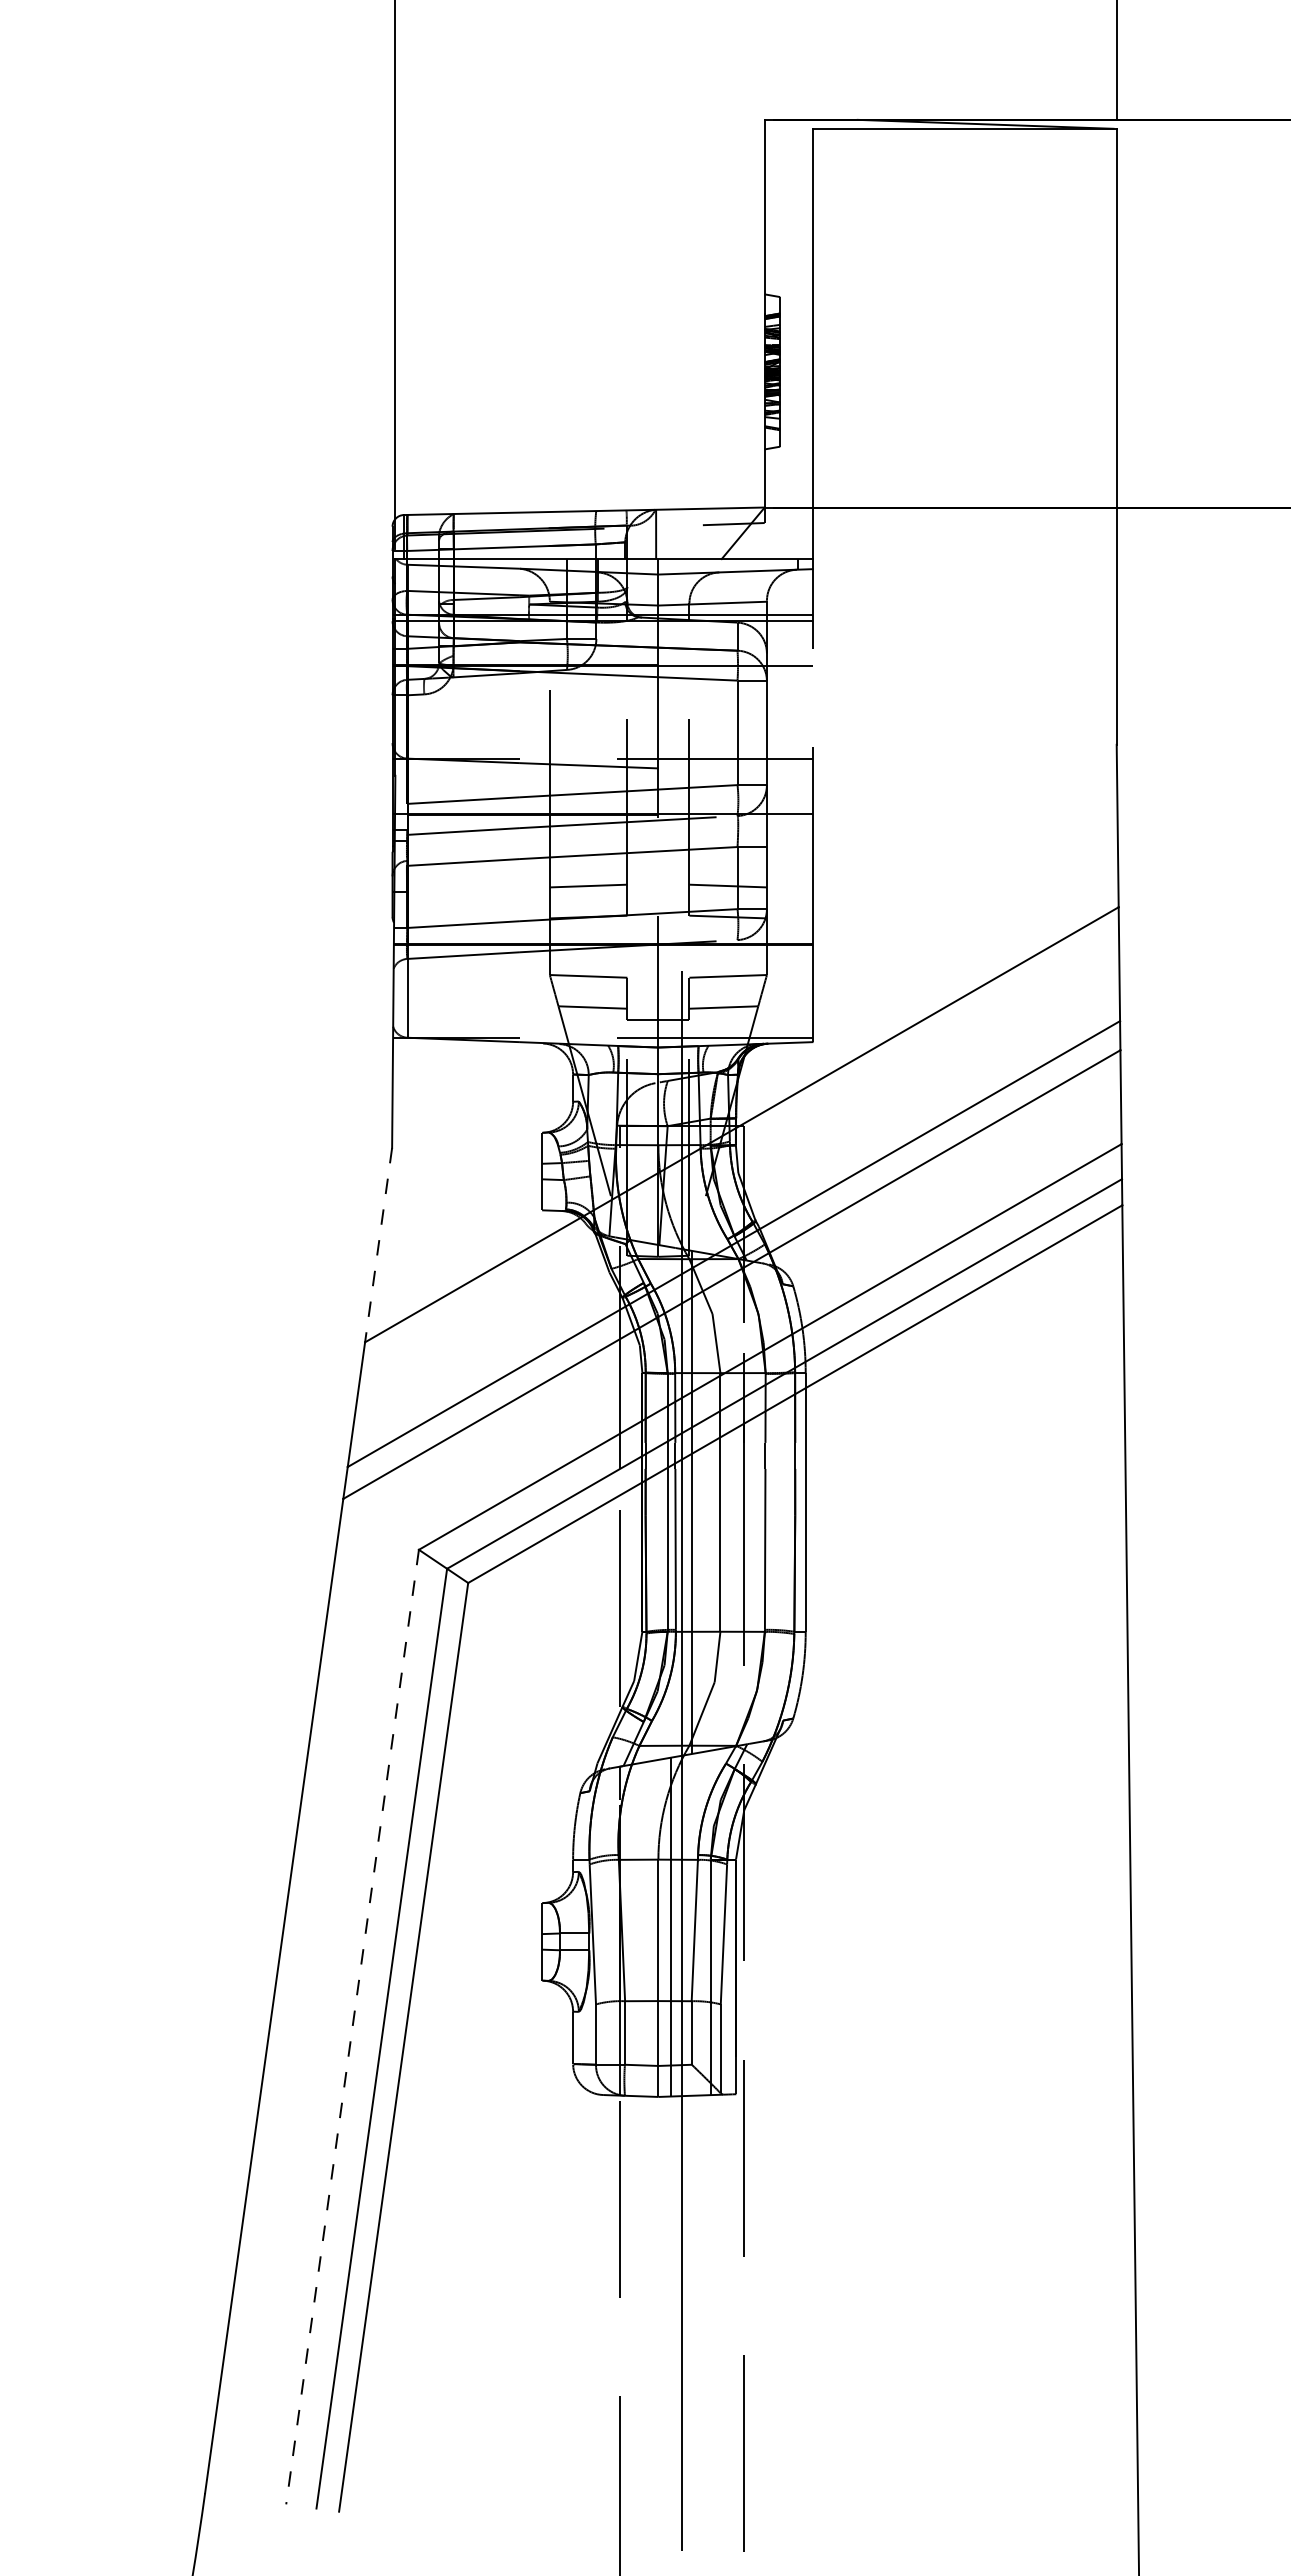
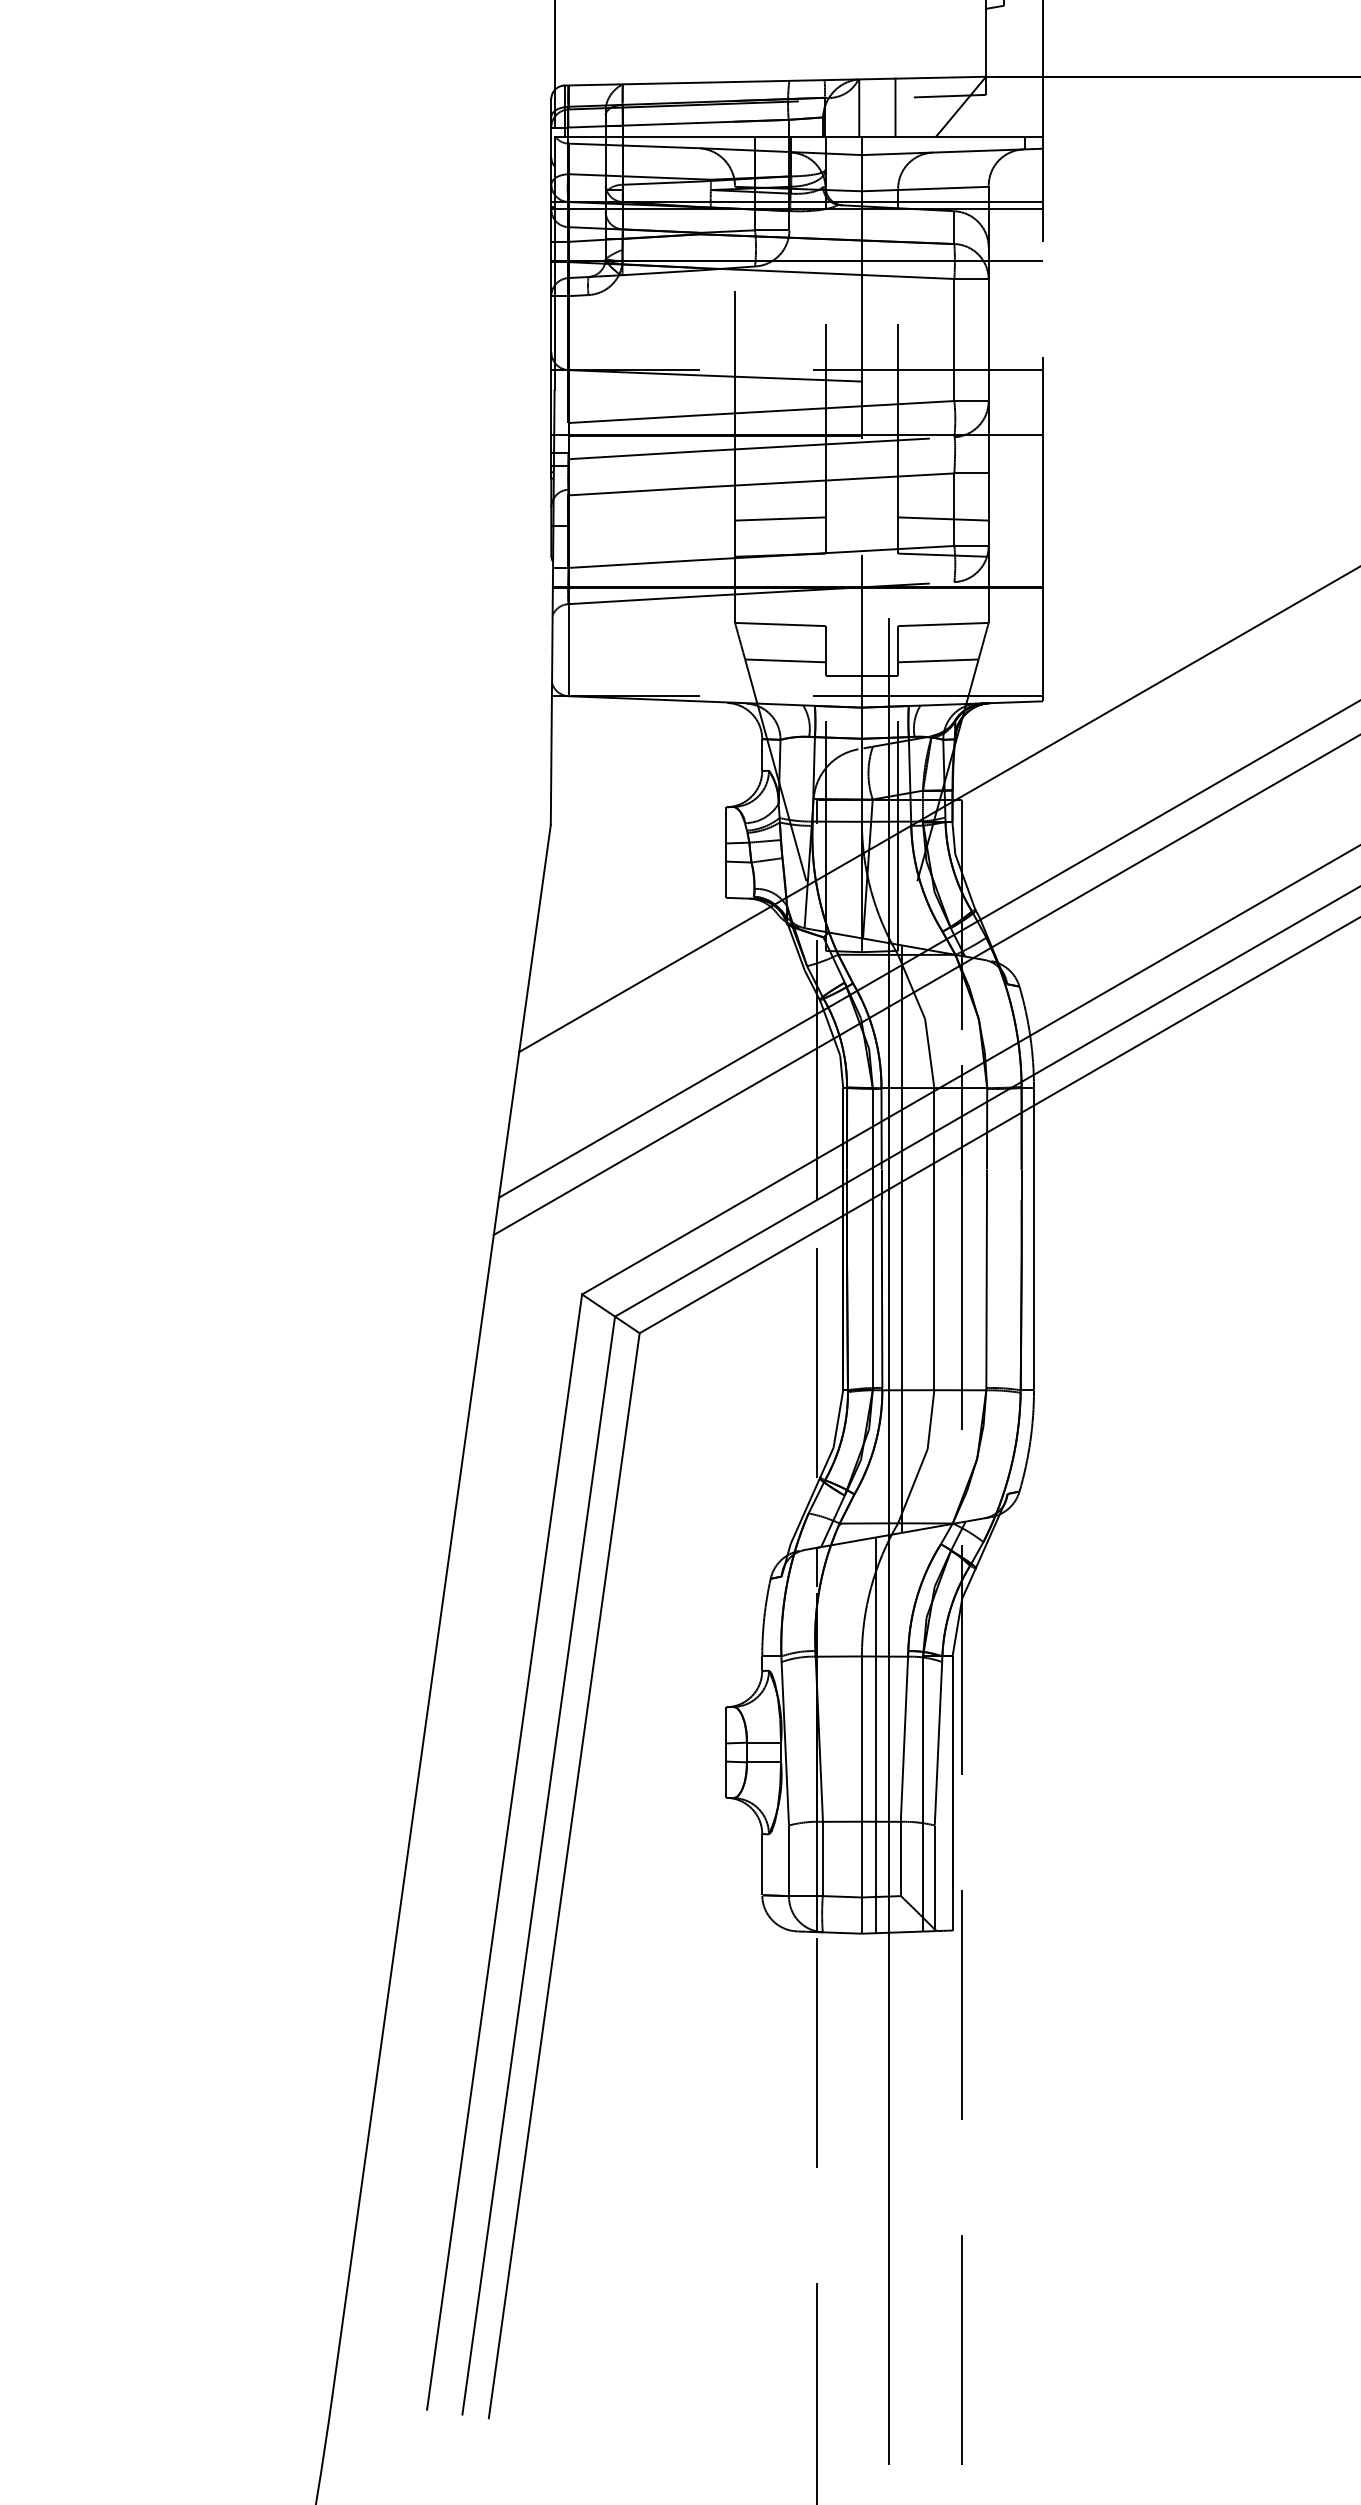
line: (687, 534) -> (895, 108), added
line: (378, 1245) -> (534, 938), dashed -> solid
line: (352, 2027) -> (504, 1852), dashed -> solid

